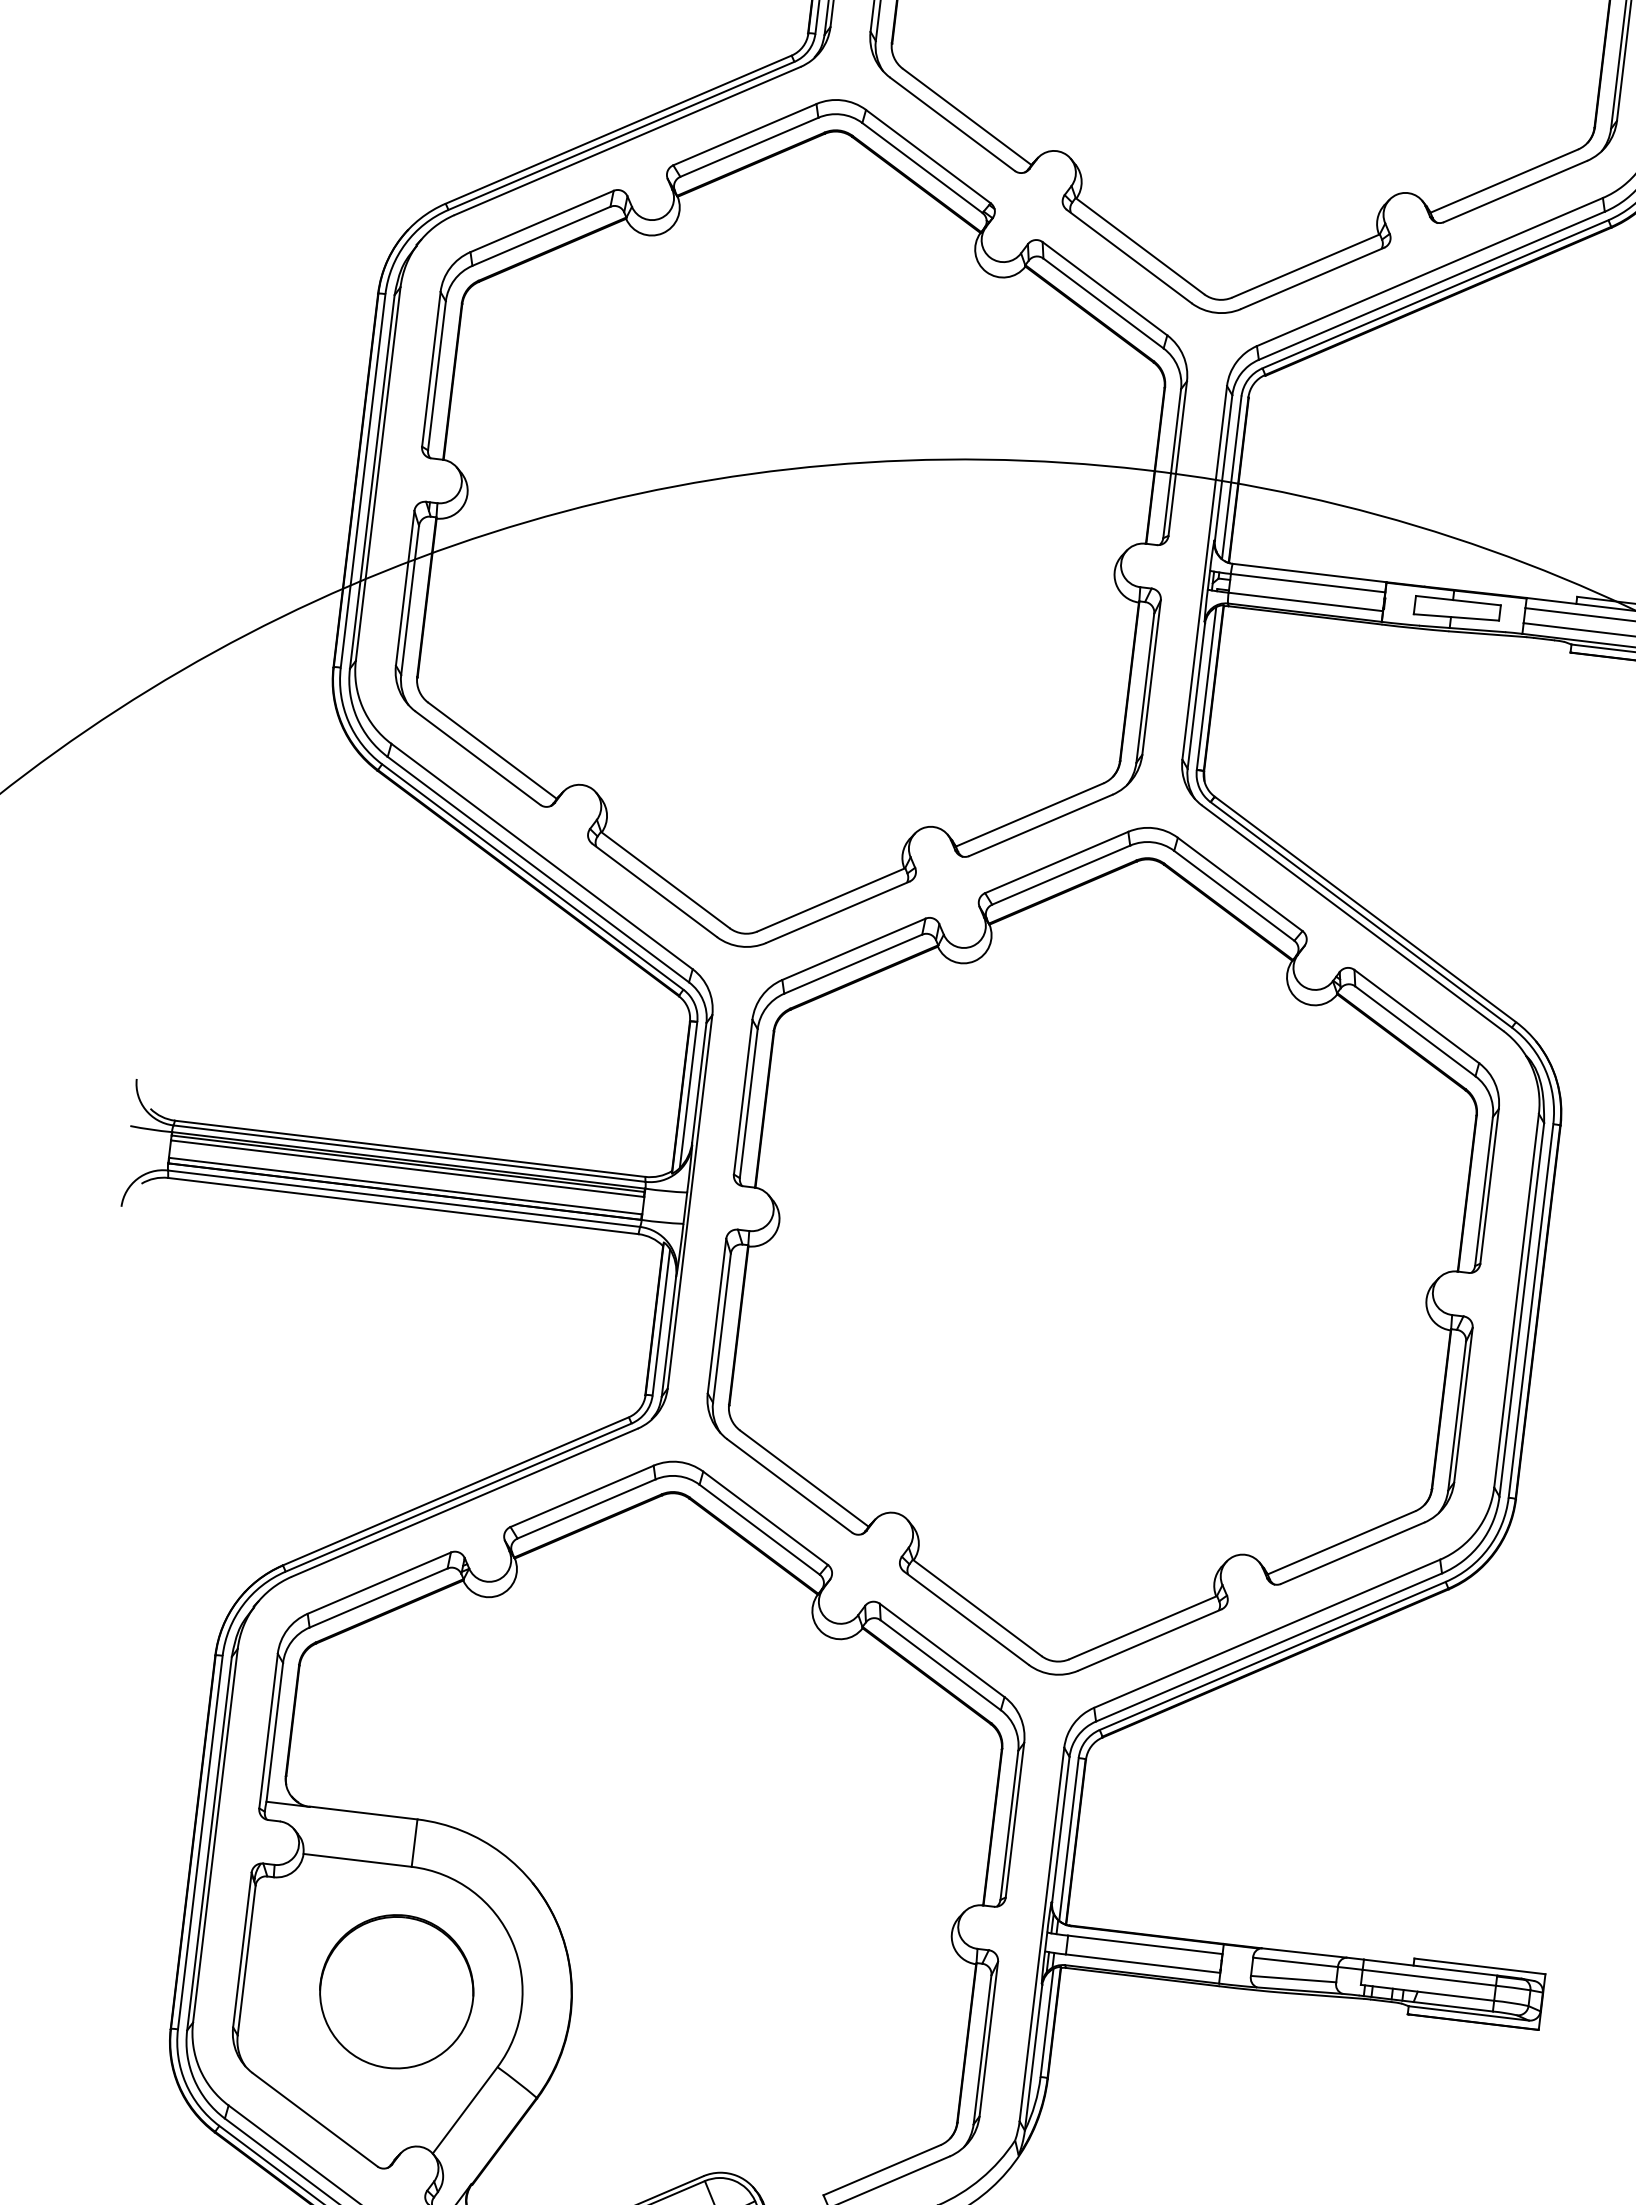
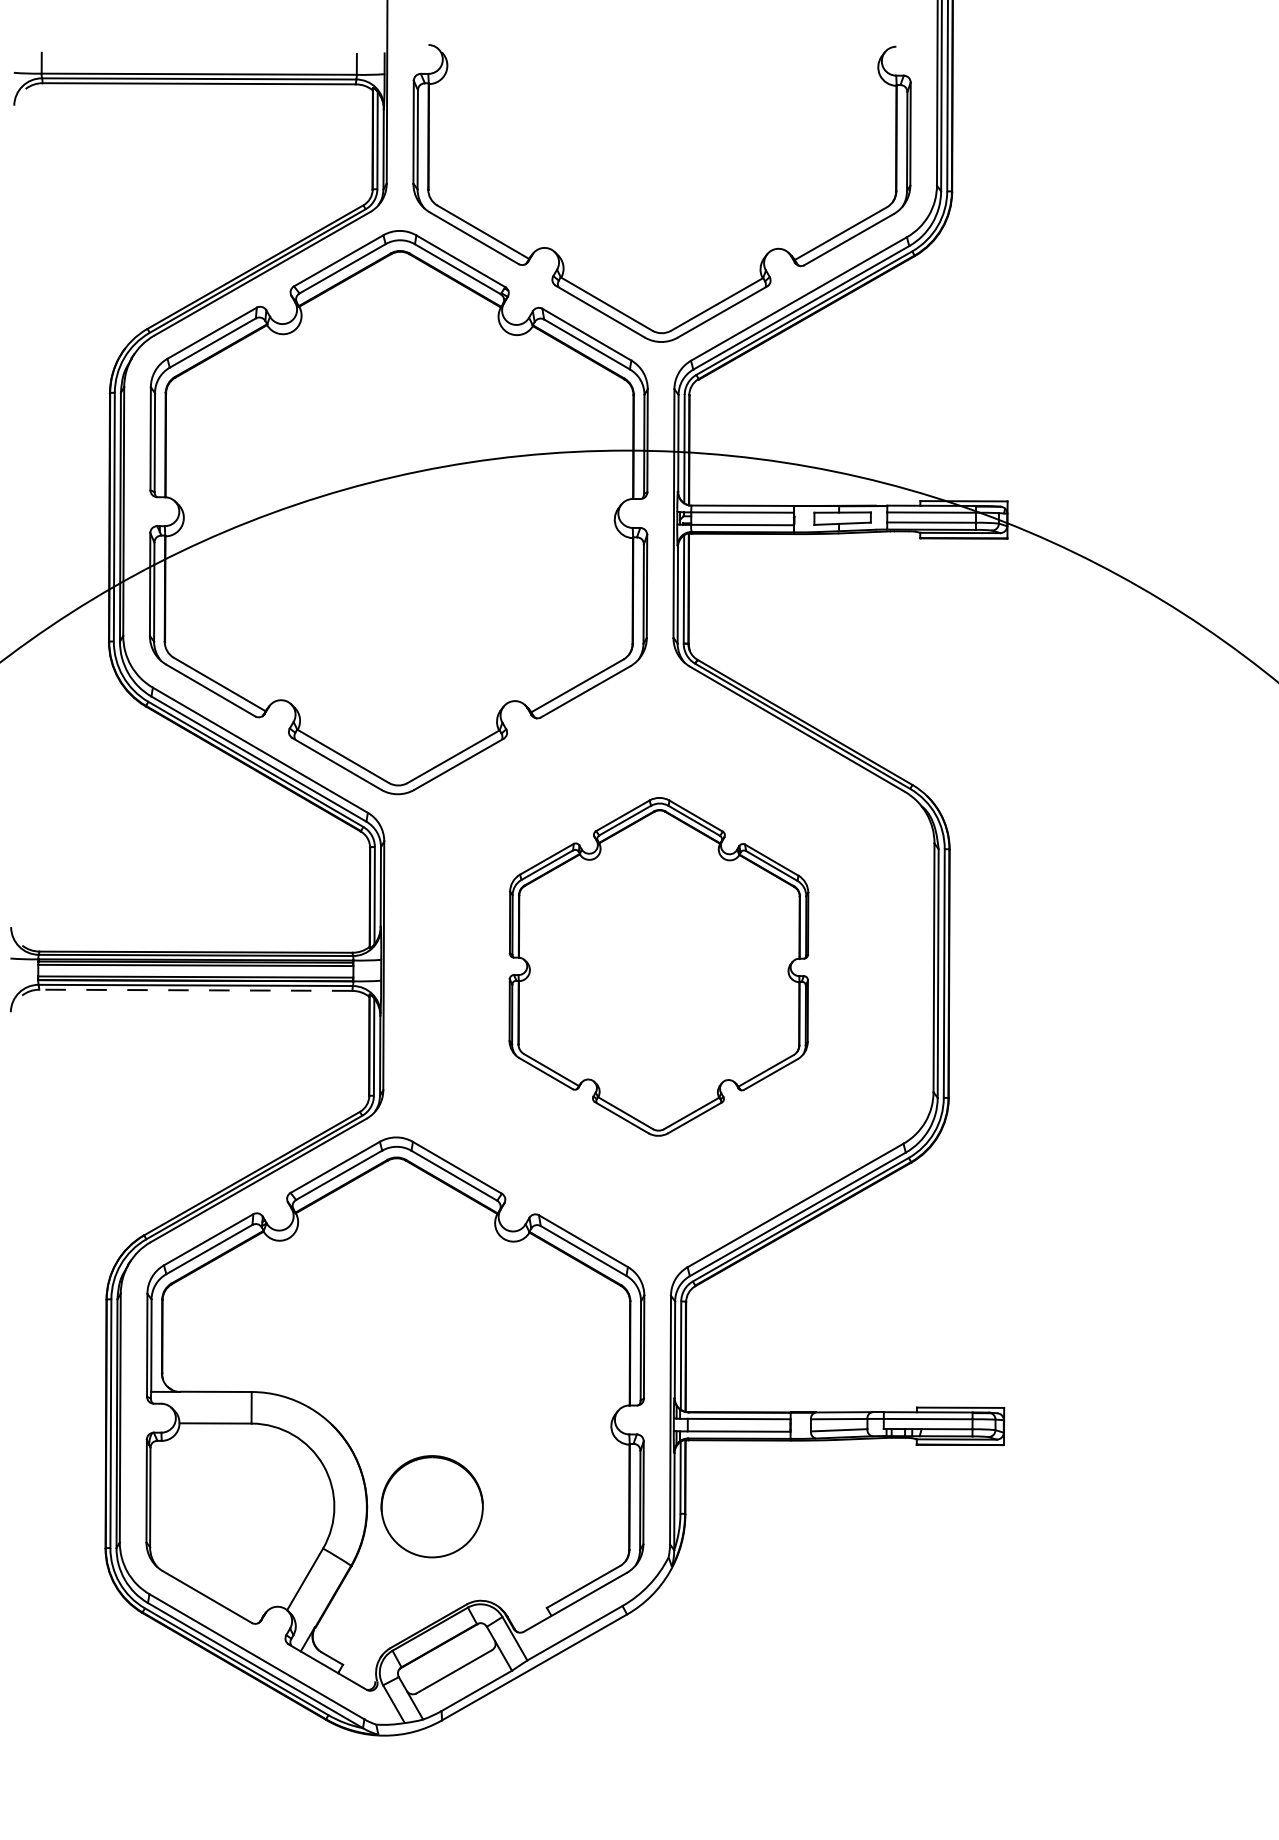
line: (402, 1206) -> (195, 990), solid -> dashed
part: (1102, 1250) -> (658, 966), size x0.6
circle: (395, 1991) -> (431, 1506), moved

